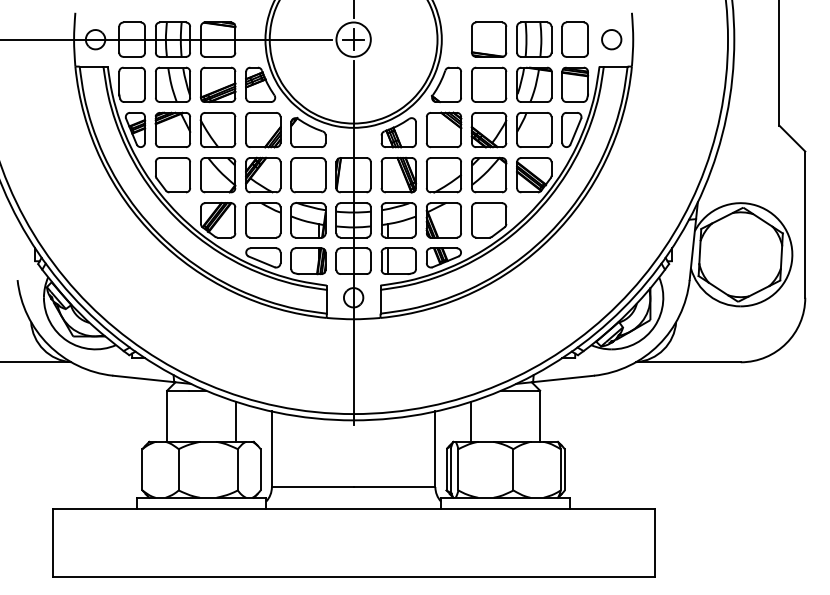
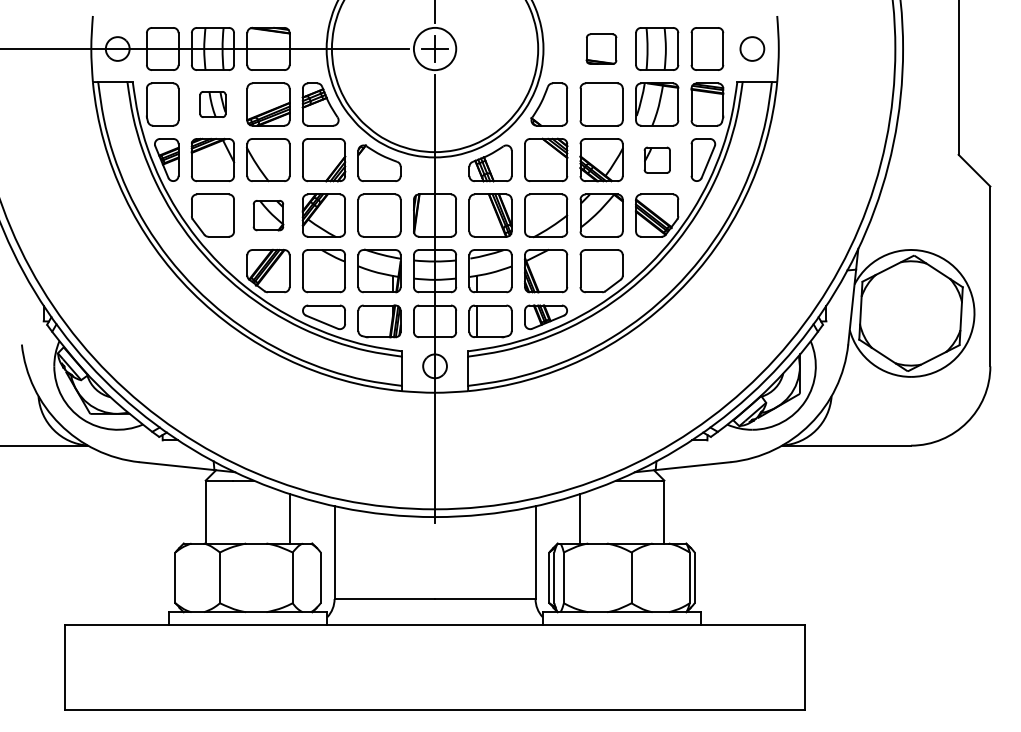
part: (489, 40) -> (601, 49), size x0.7
part: (172, 84) -> (212, 104), size x0.6
part: (534, 130) -> (657, 160), size x0.6
part: (218, 175) -> (268, 215), size x0.7

